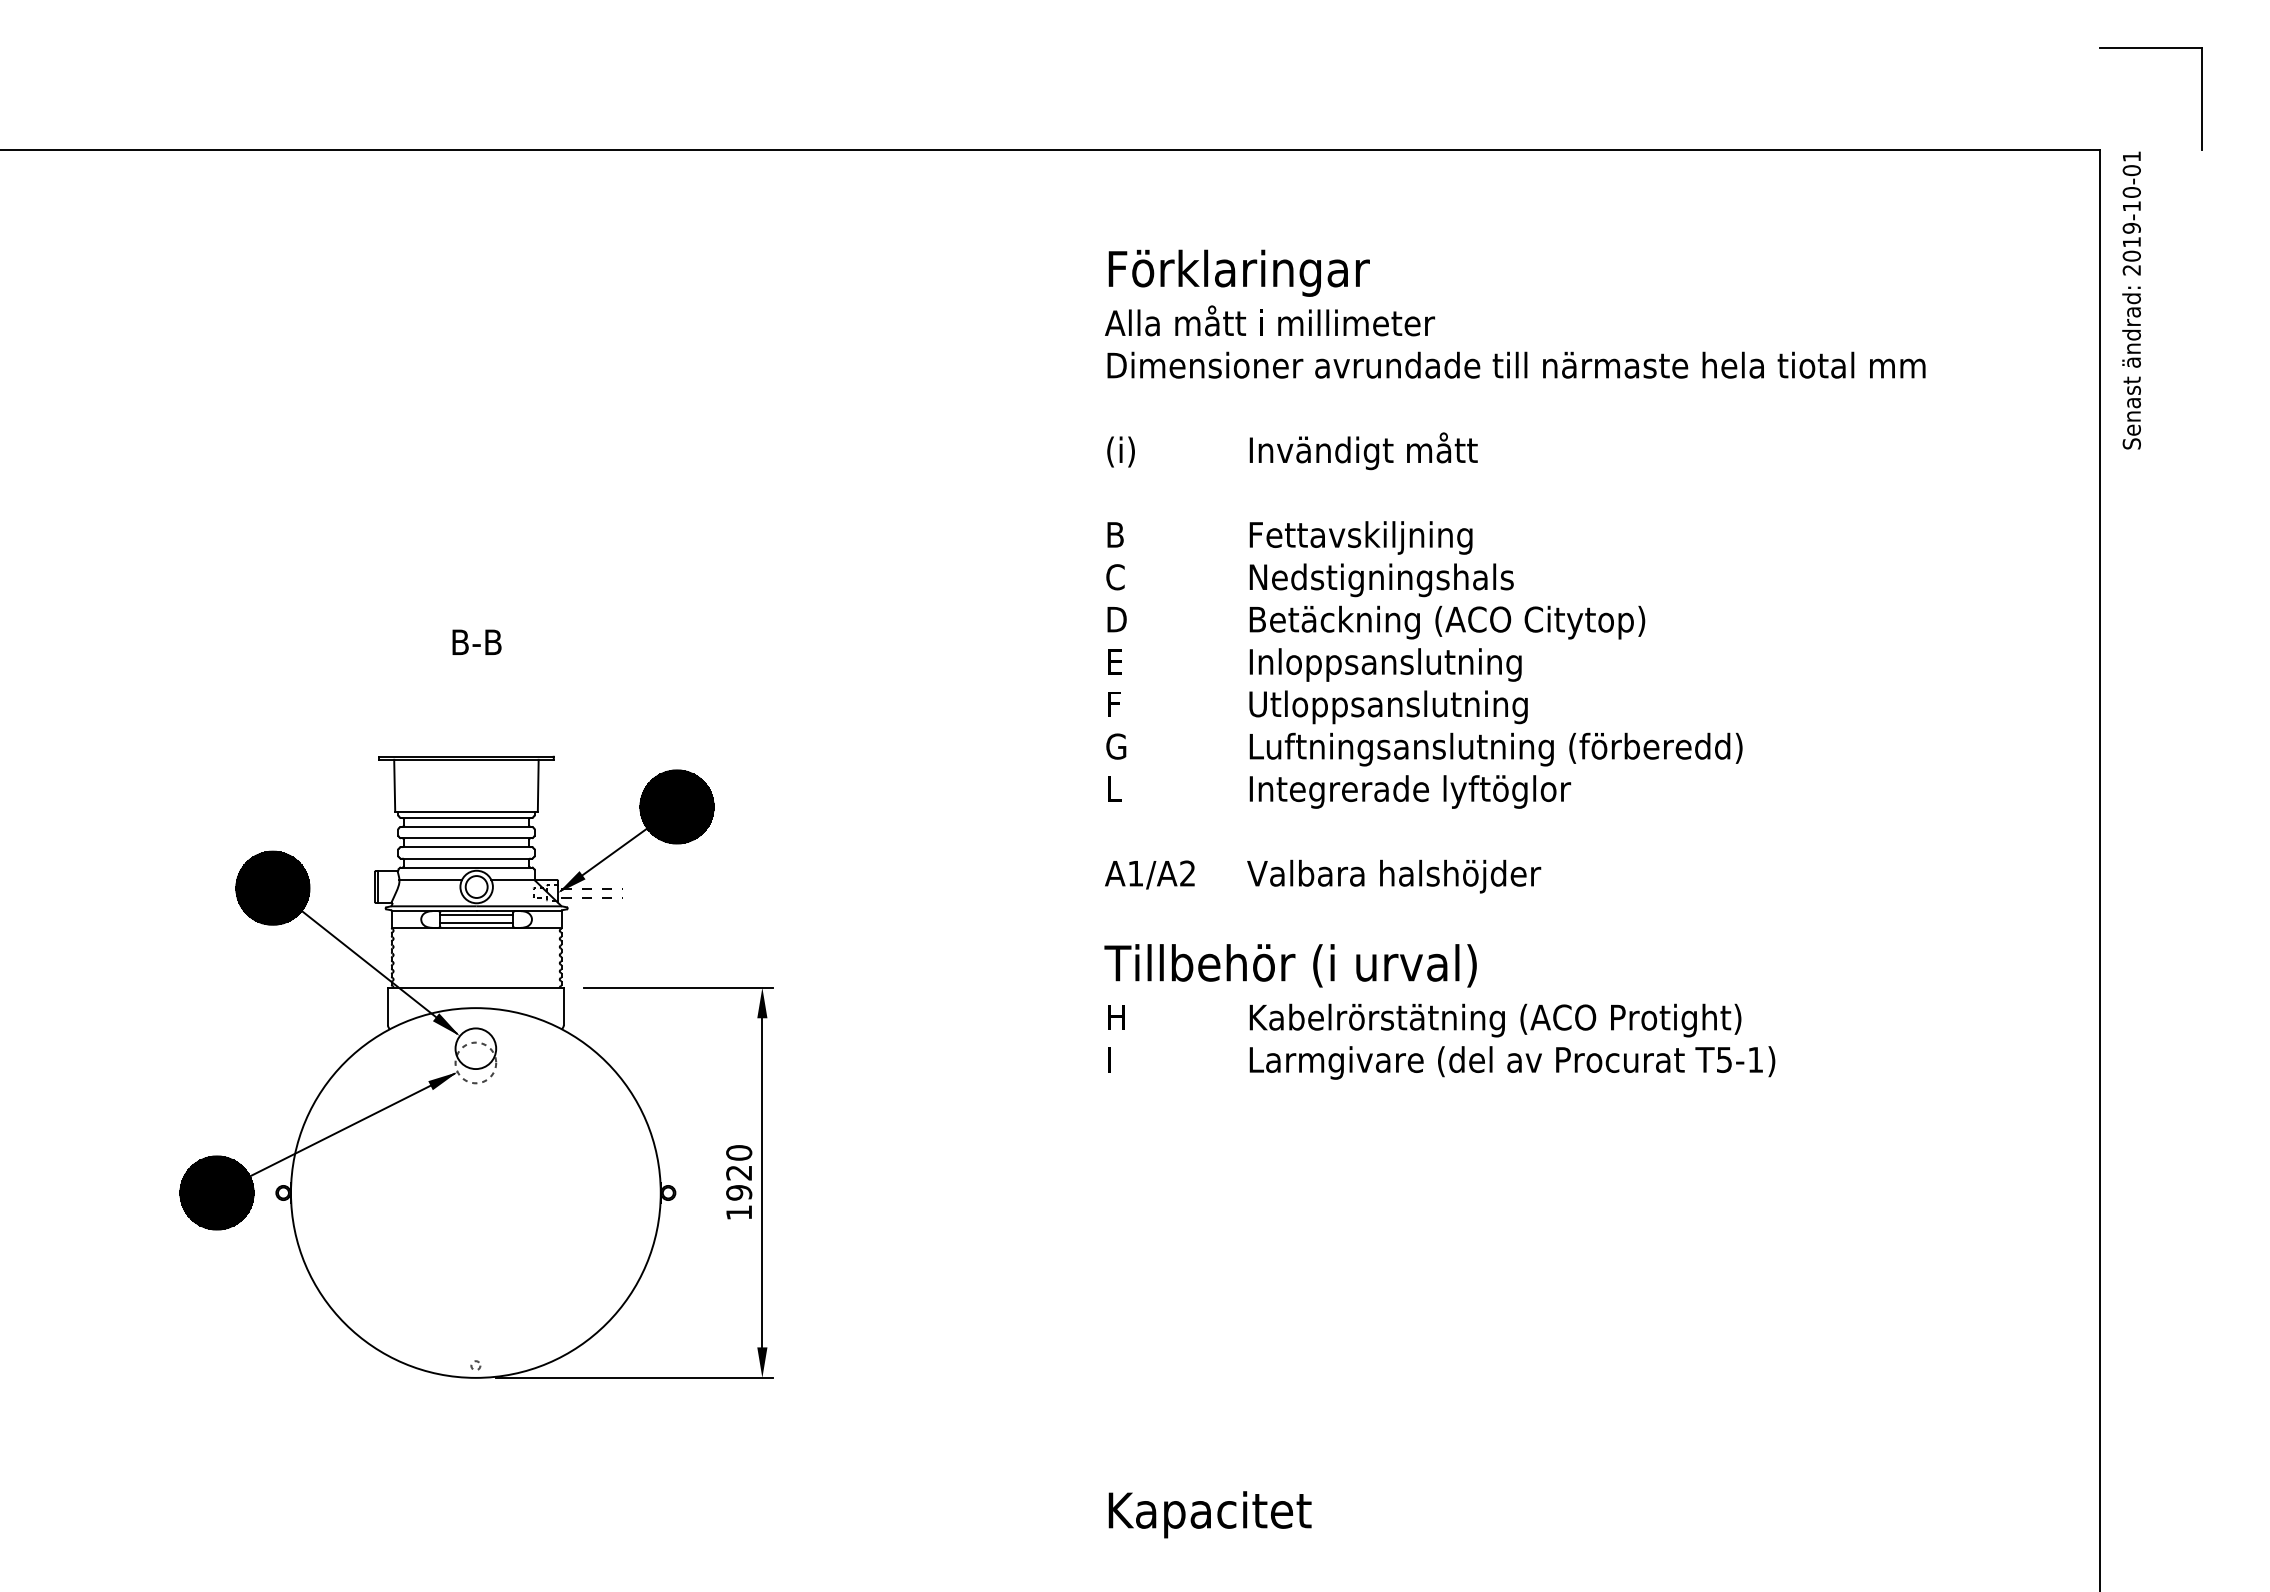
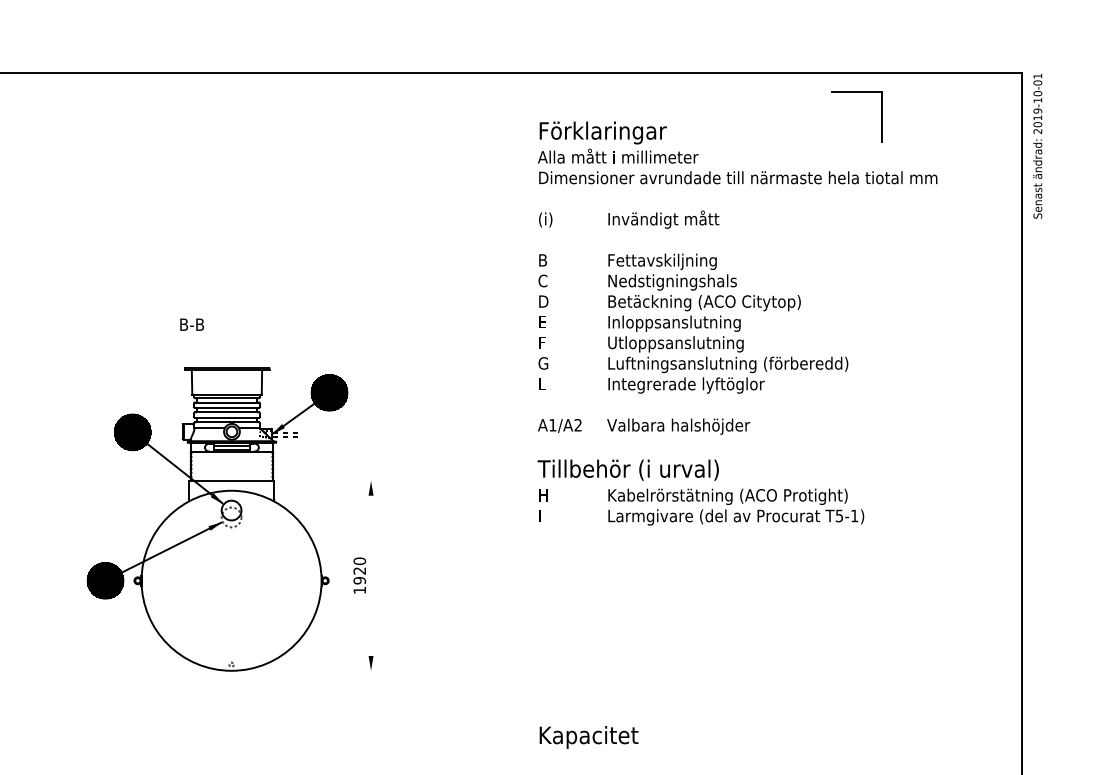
part: (2149, 48) -> (856, 92), moved
text: (475, 641) -> (191, 324), moved
line: (679, 987) -> (330, 480), removed
line: (763, 1182) -> (371, 575), removed
line: (633, 1377) -> (308, 670), removed

